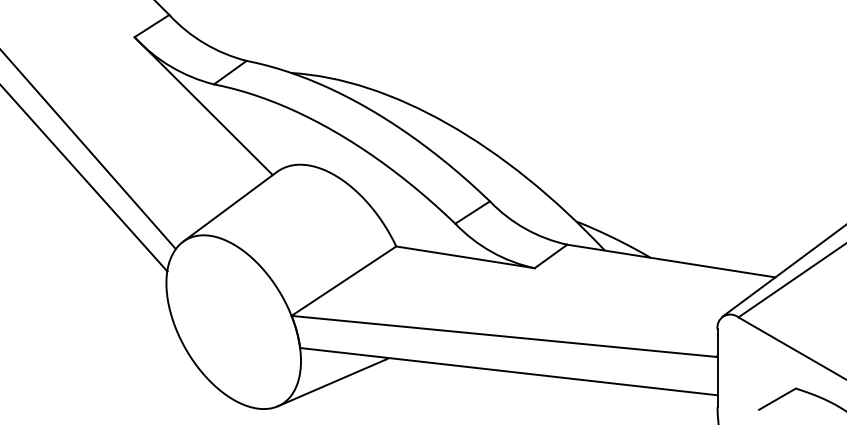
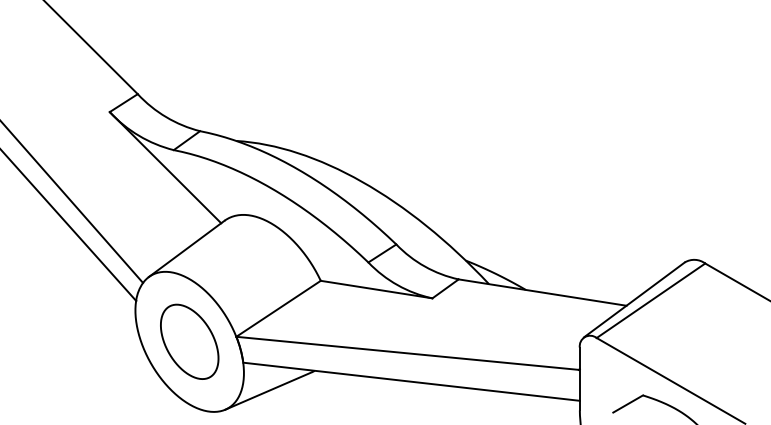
part: (233, 321) -> (189, 341), added

